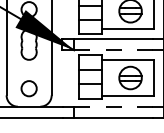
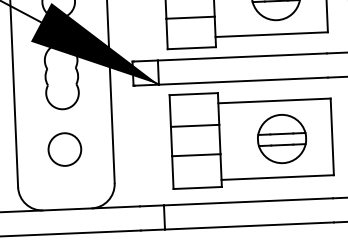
line: (114, 50) -> (245, 81), dashed -> solid
circle: (28, 88) -> (63, 149), moved
line: (113, 106) -> (248, 201), dashed -> solid

